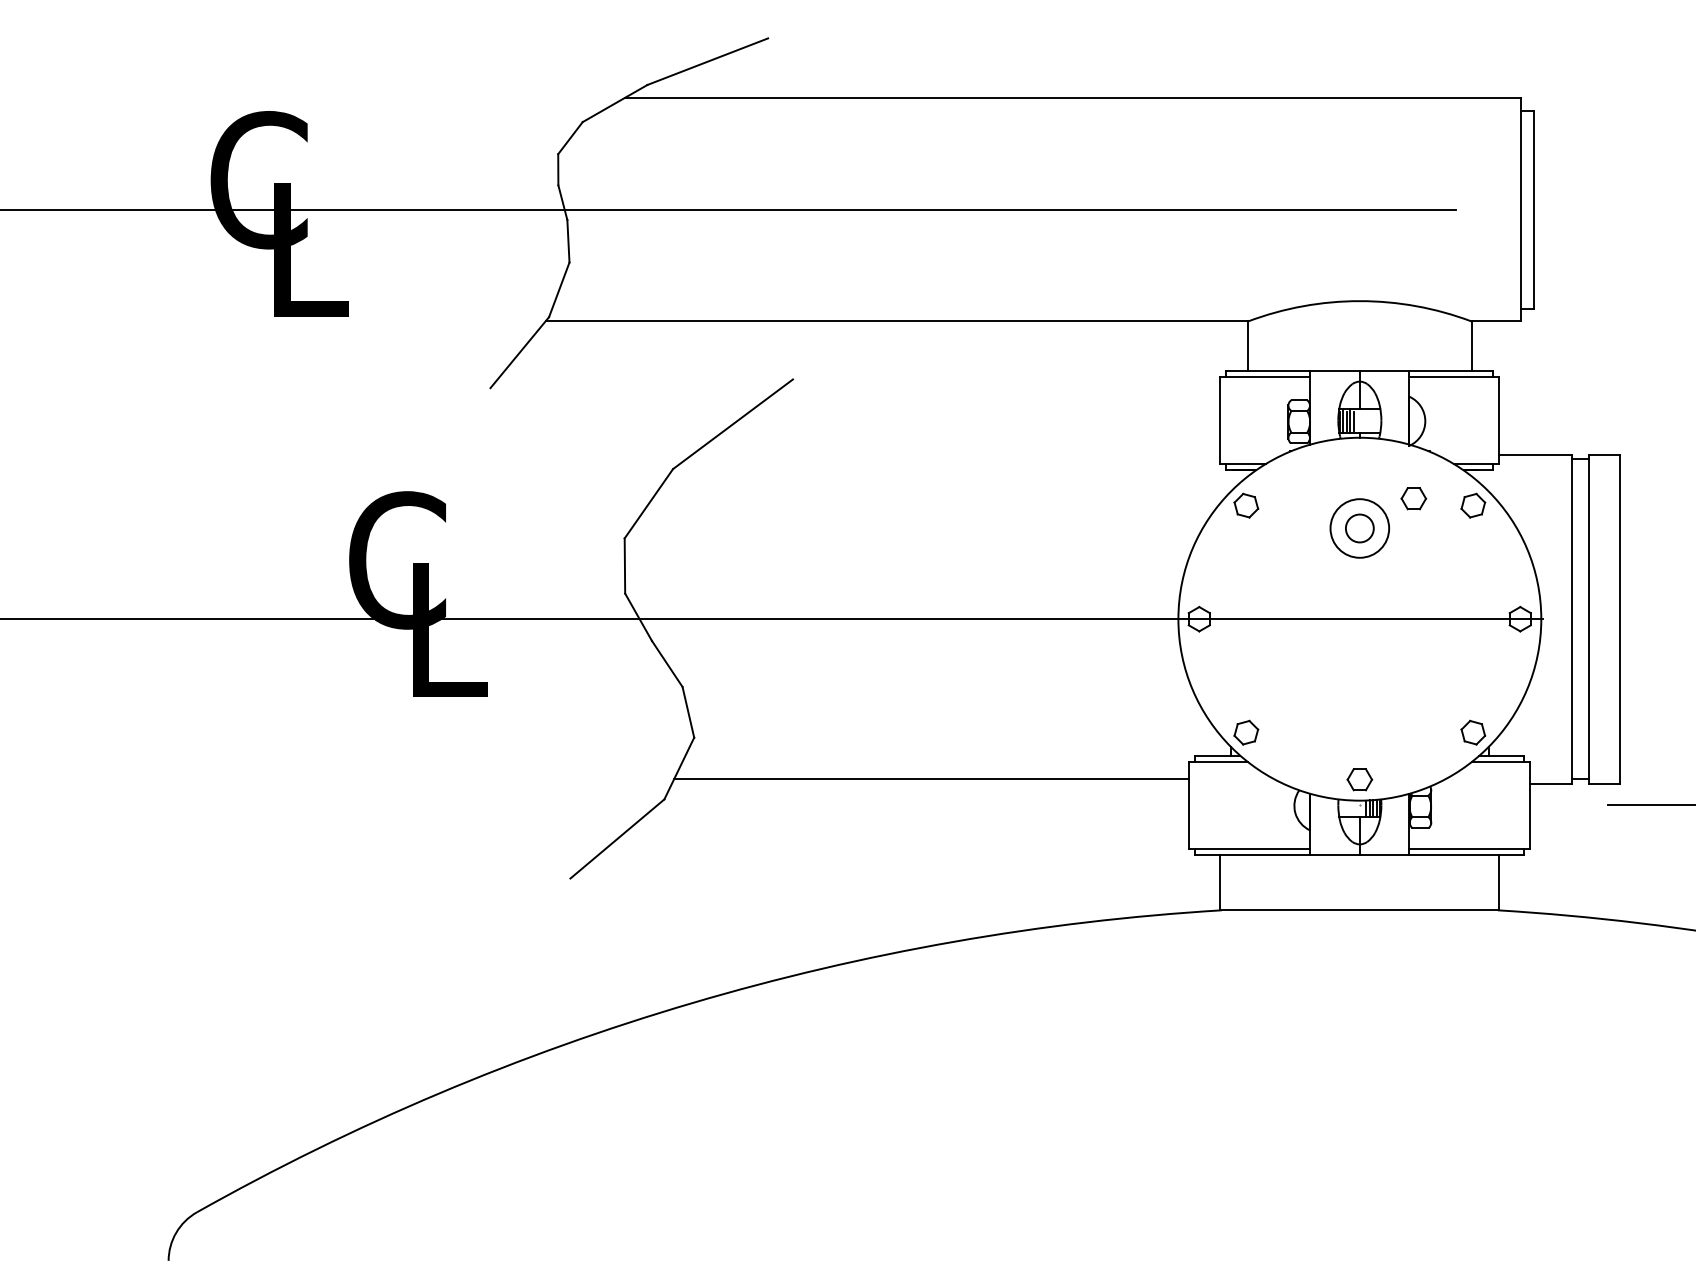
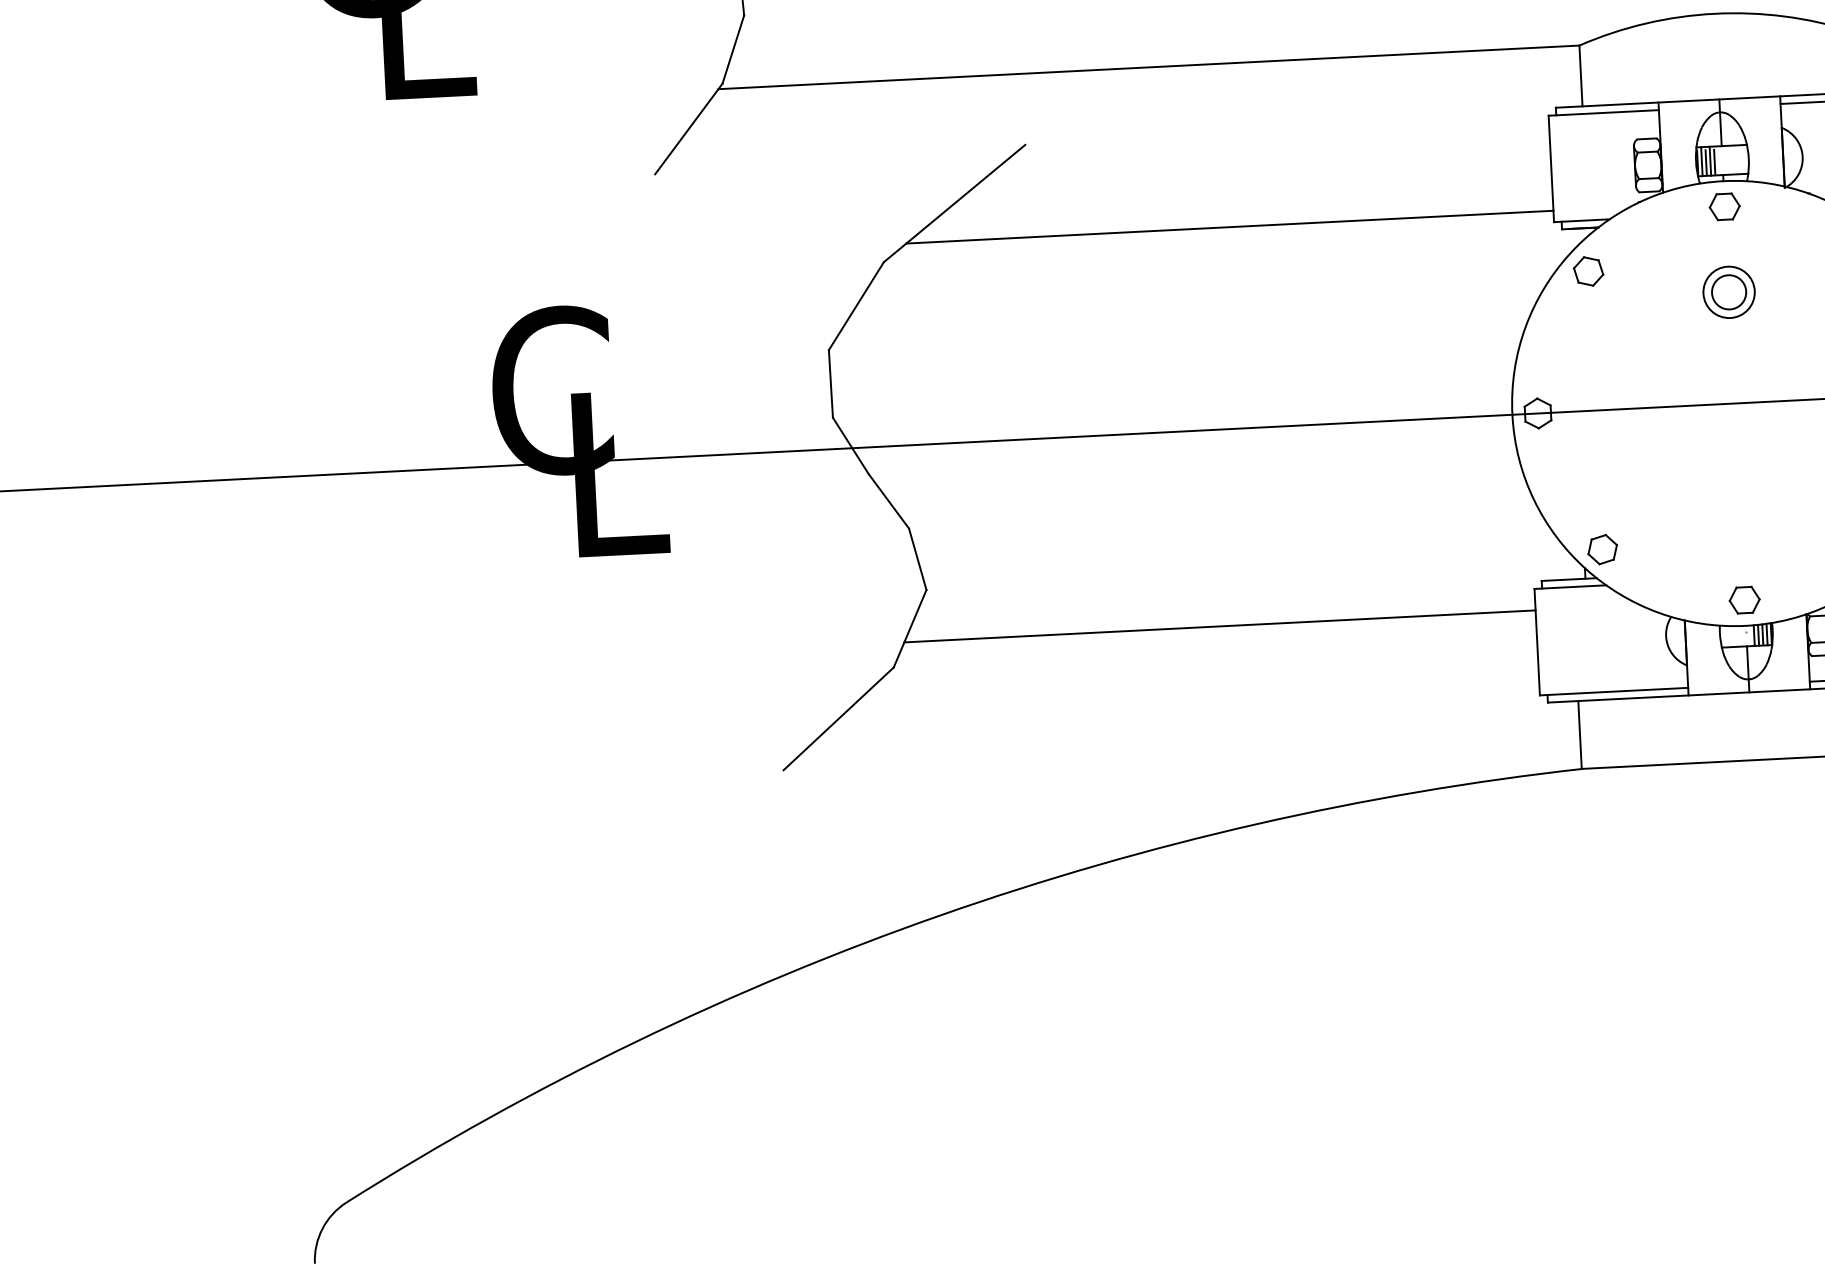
line: (956, 454) -> (1230, 226), added
part: (1413, 498) -> (1724, 206), moved
circle: (1359, 528) -> (1728, 292), size x0.71

